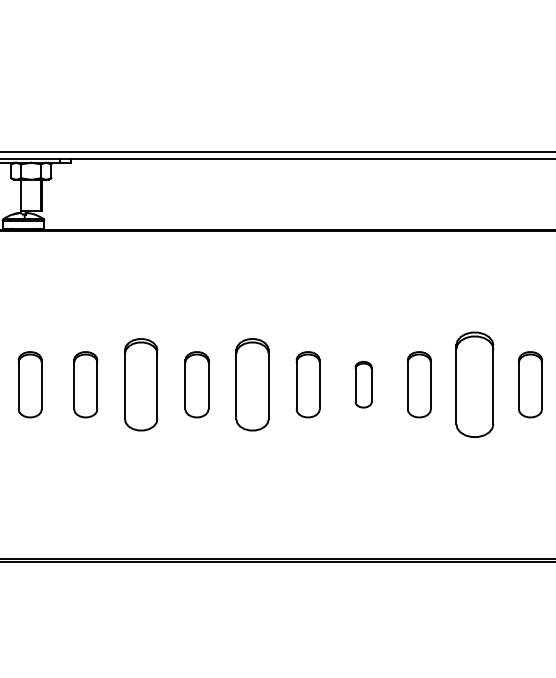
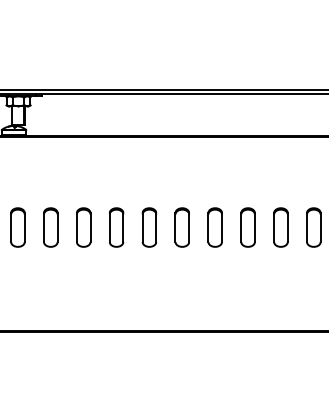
part: (141, 384) -> (83, 227), size x0.71
part: (252, 384) -> (149, 227), size x0.71
part: (362, 384) -> (214, 227), size x1.43
part: (474, 384) -> (280, 227), size x0.62

